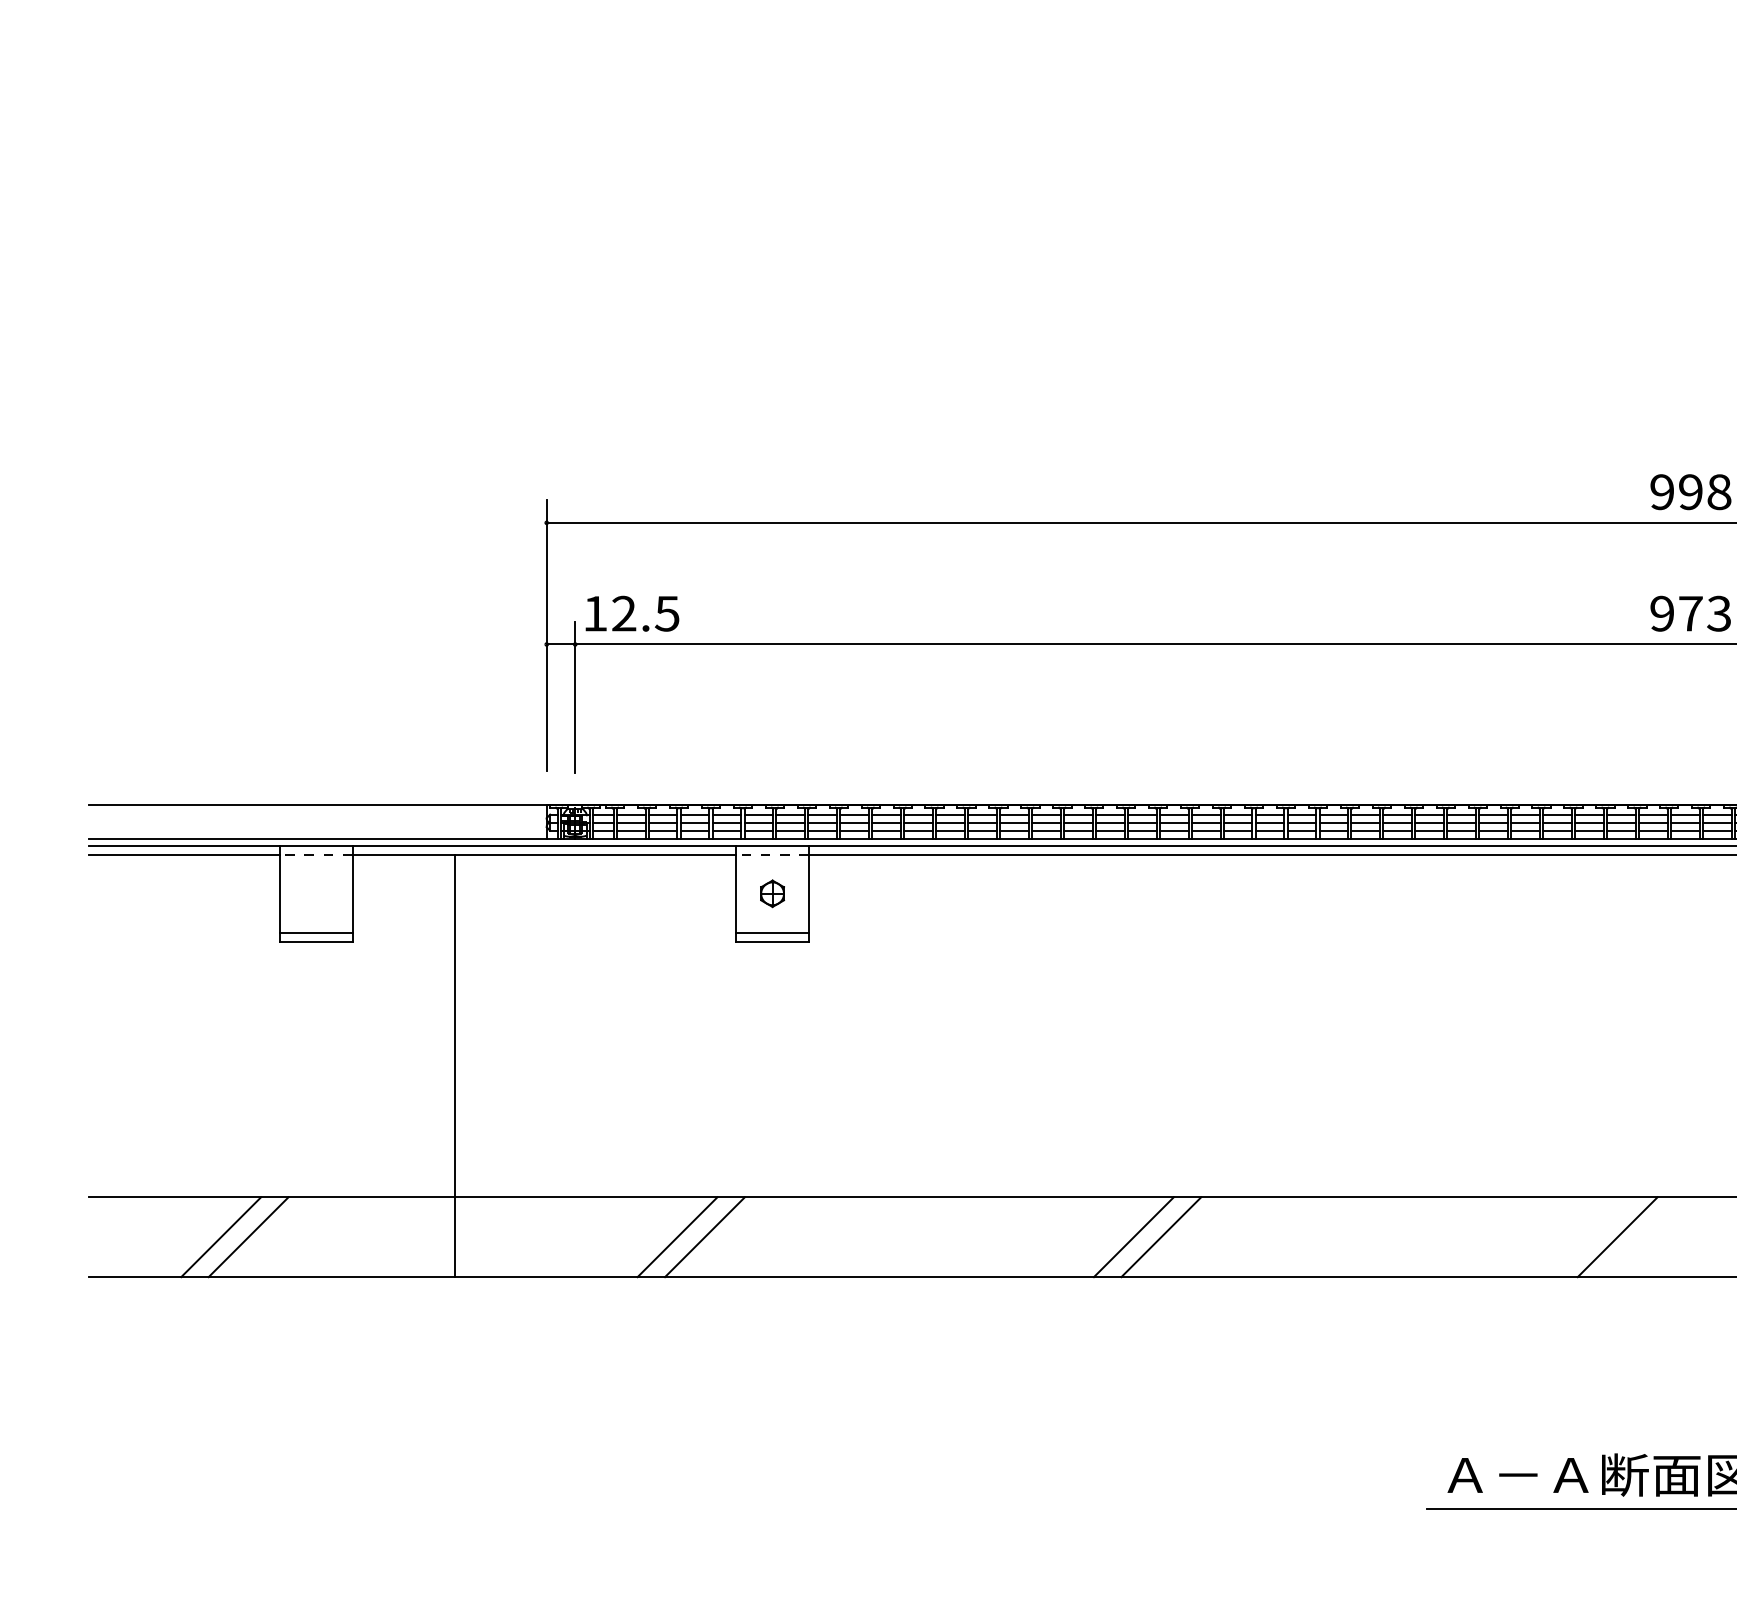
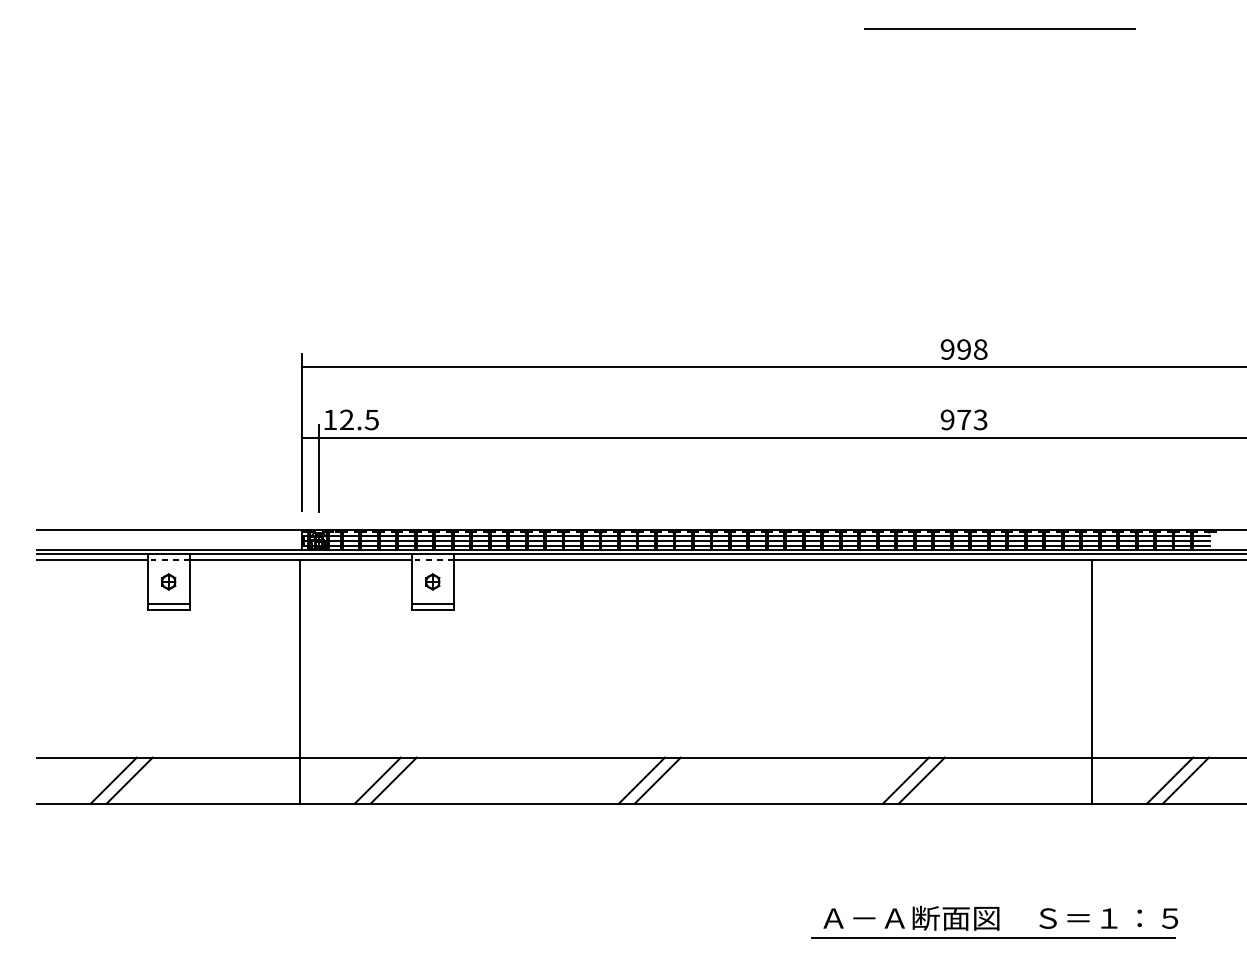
part: (315, 892) -> (168, 581), added
line: (455, 1065) -> (300, 681), moved
line: (1589, 1236) -> (905, 780), added

